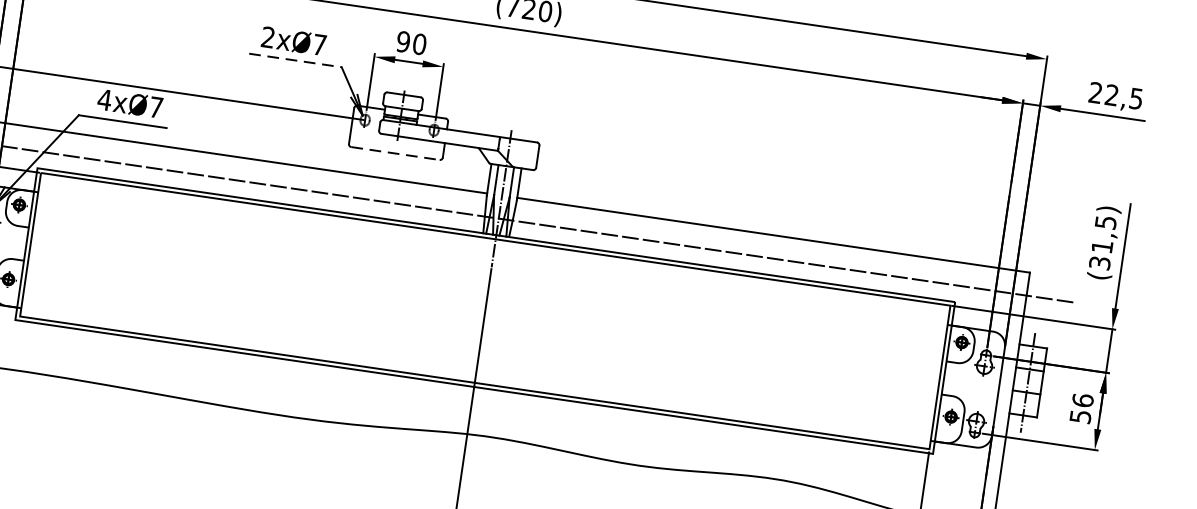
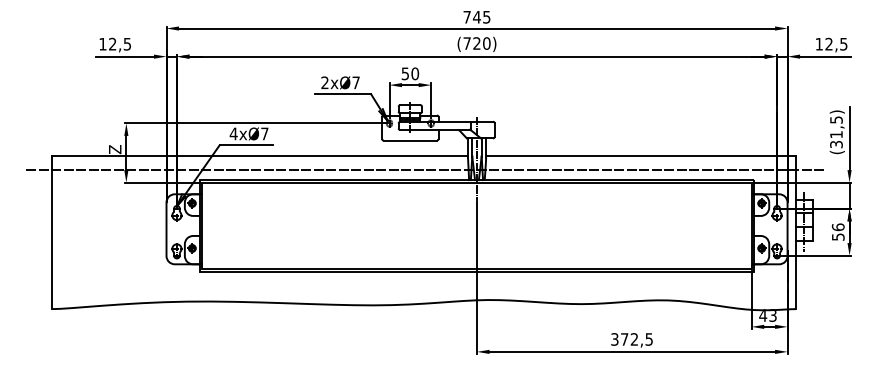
text: (403, 41) -> (405, 73), 90 -> 50
line: (295, 61) -> (343, 94), dashed -> solid
text: (1094, 91) -> (818, 43), 22,5 -> 12,5
line: (395, 153) -> (410, 140), dashed -> solid

